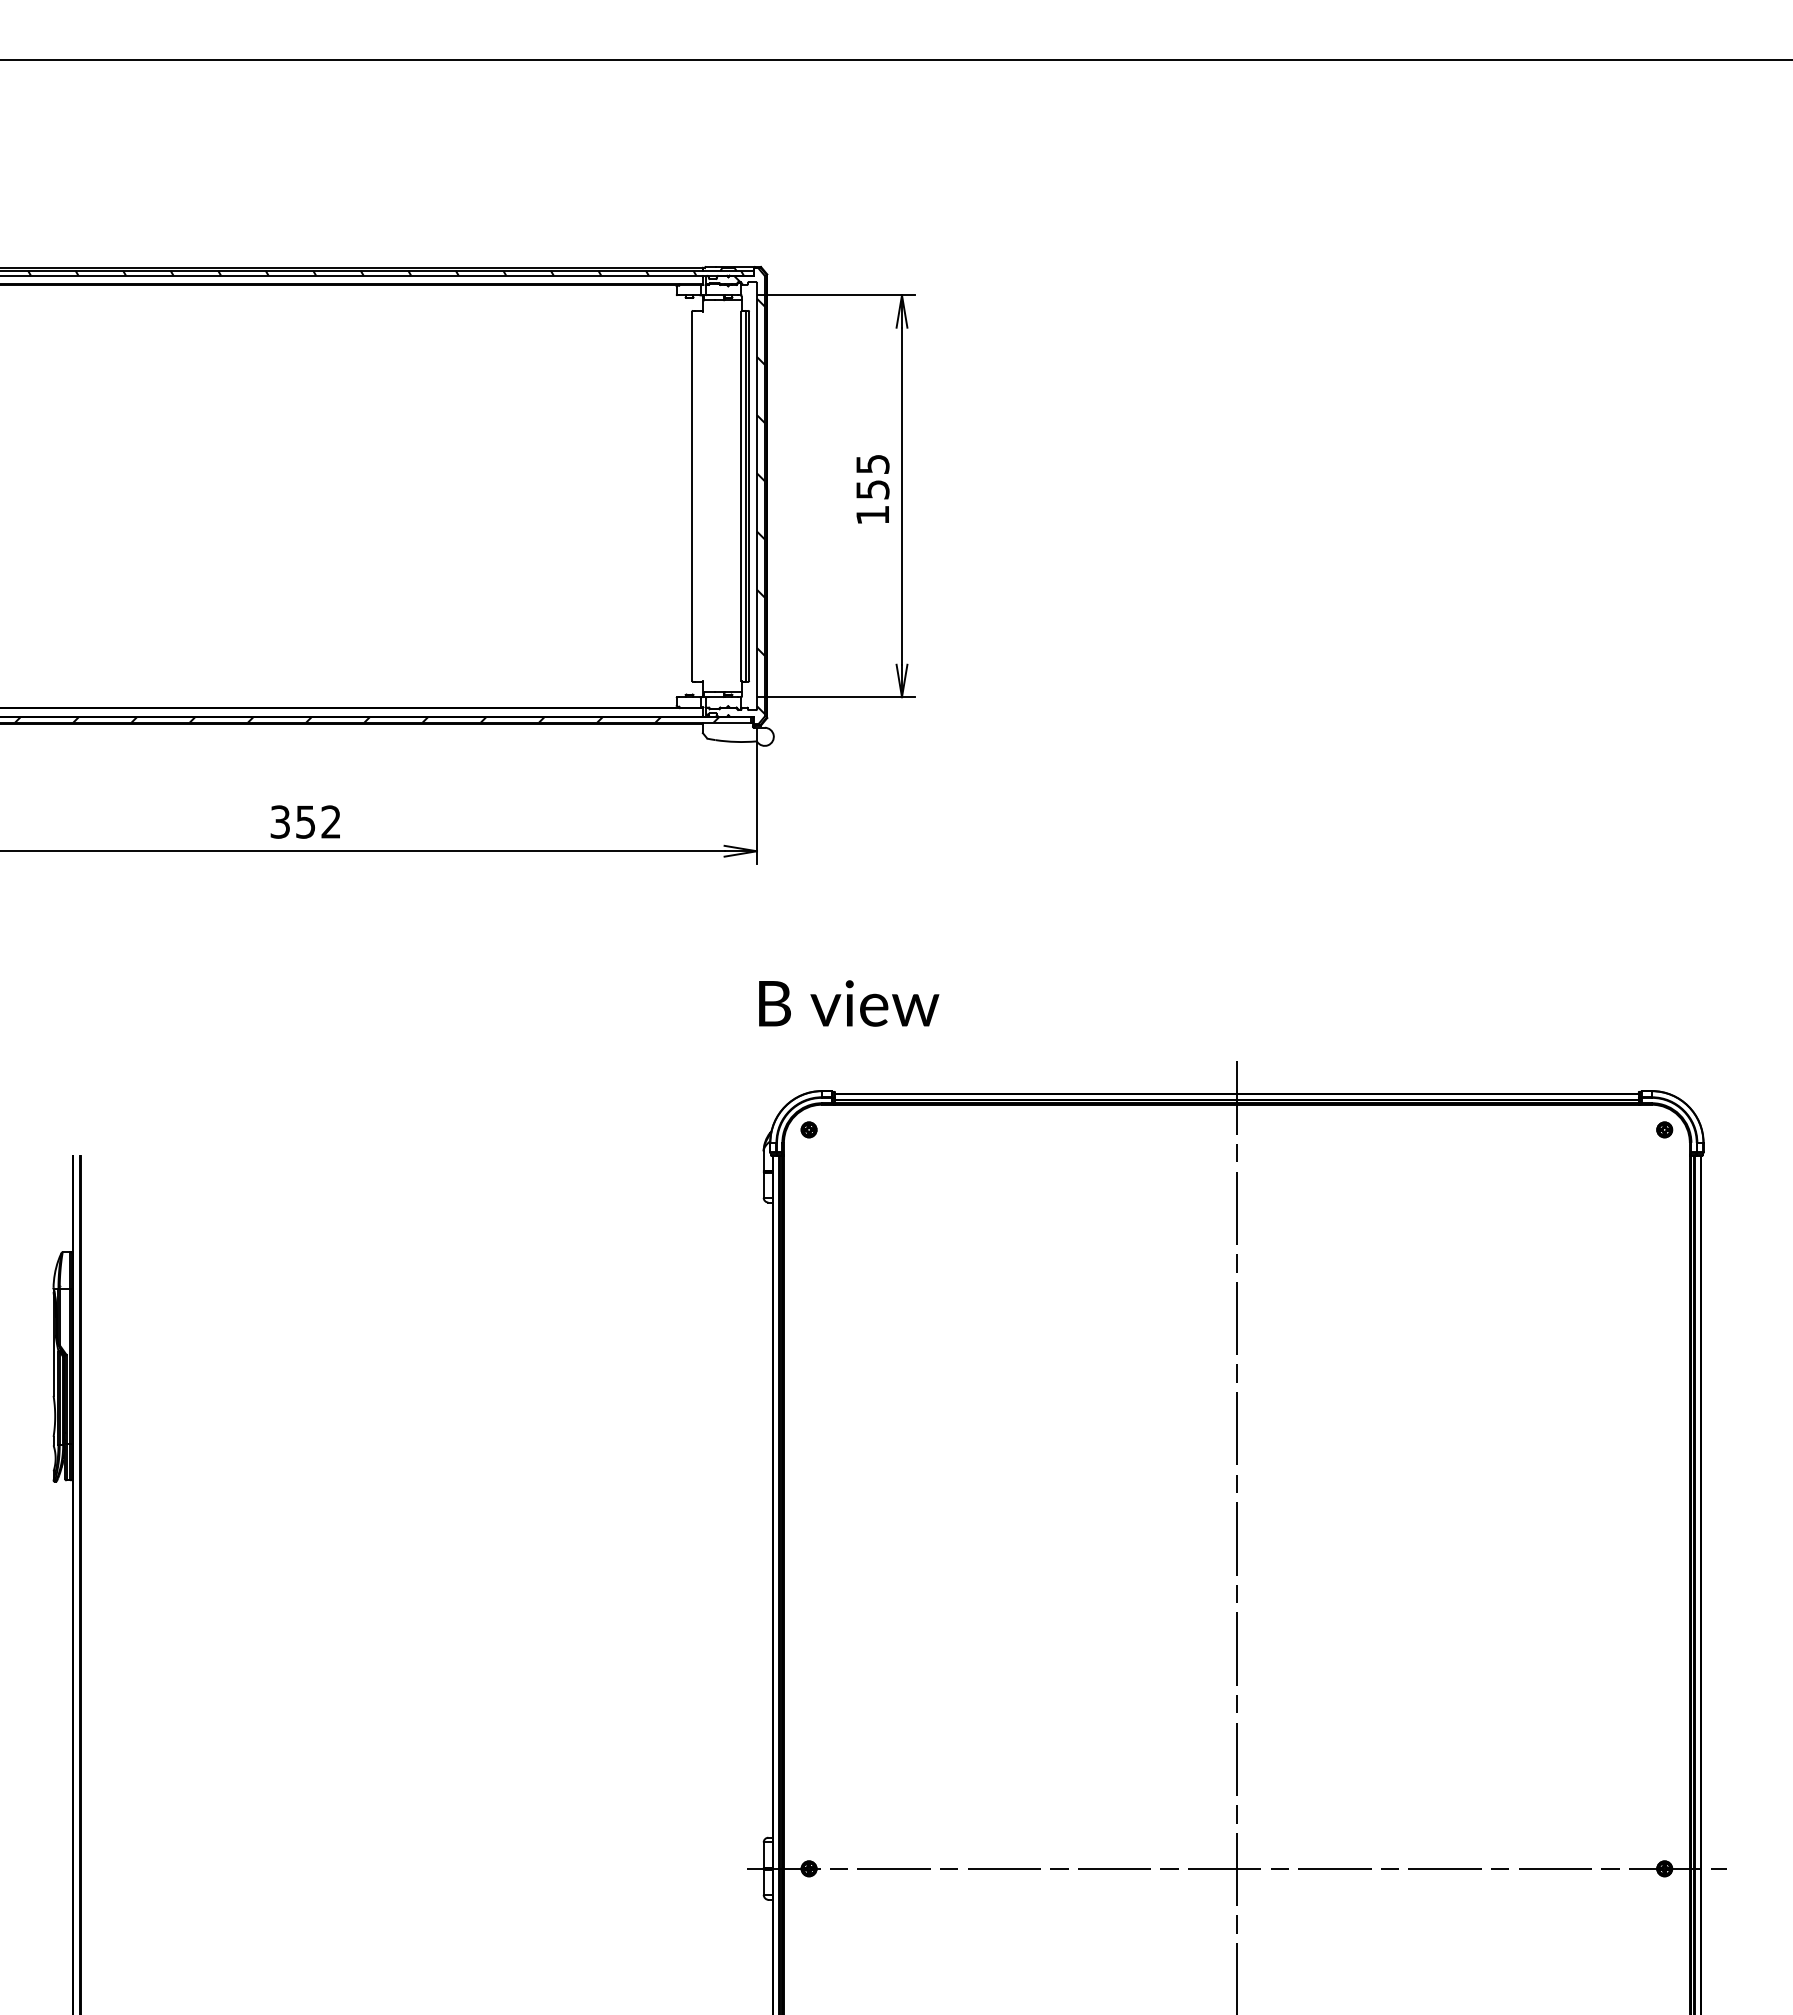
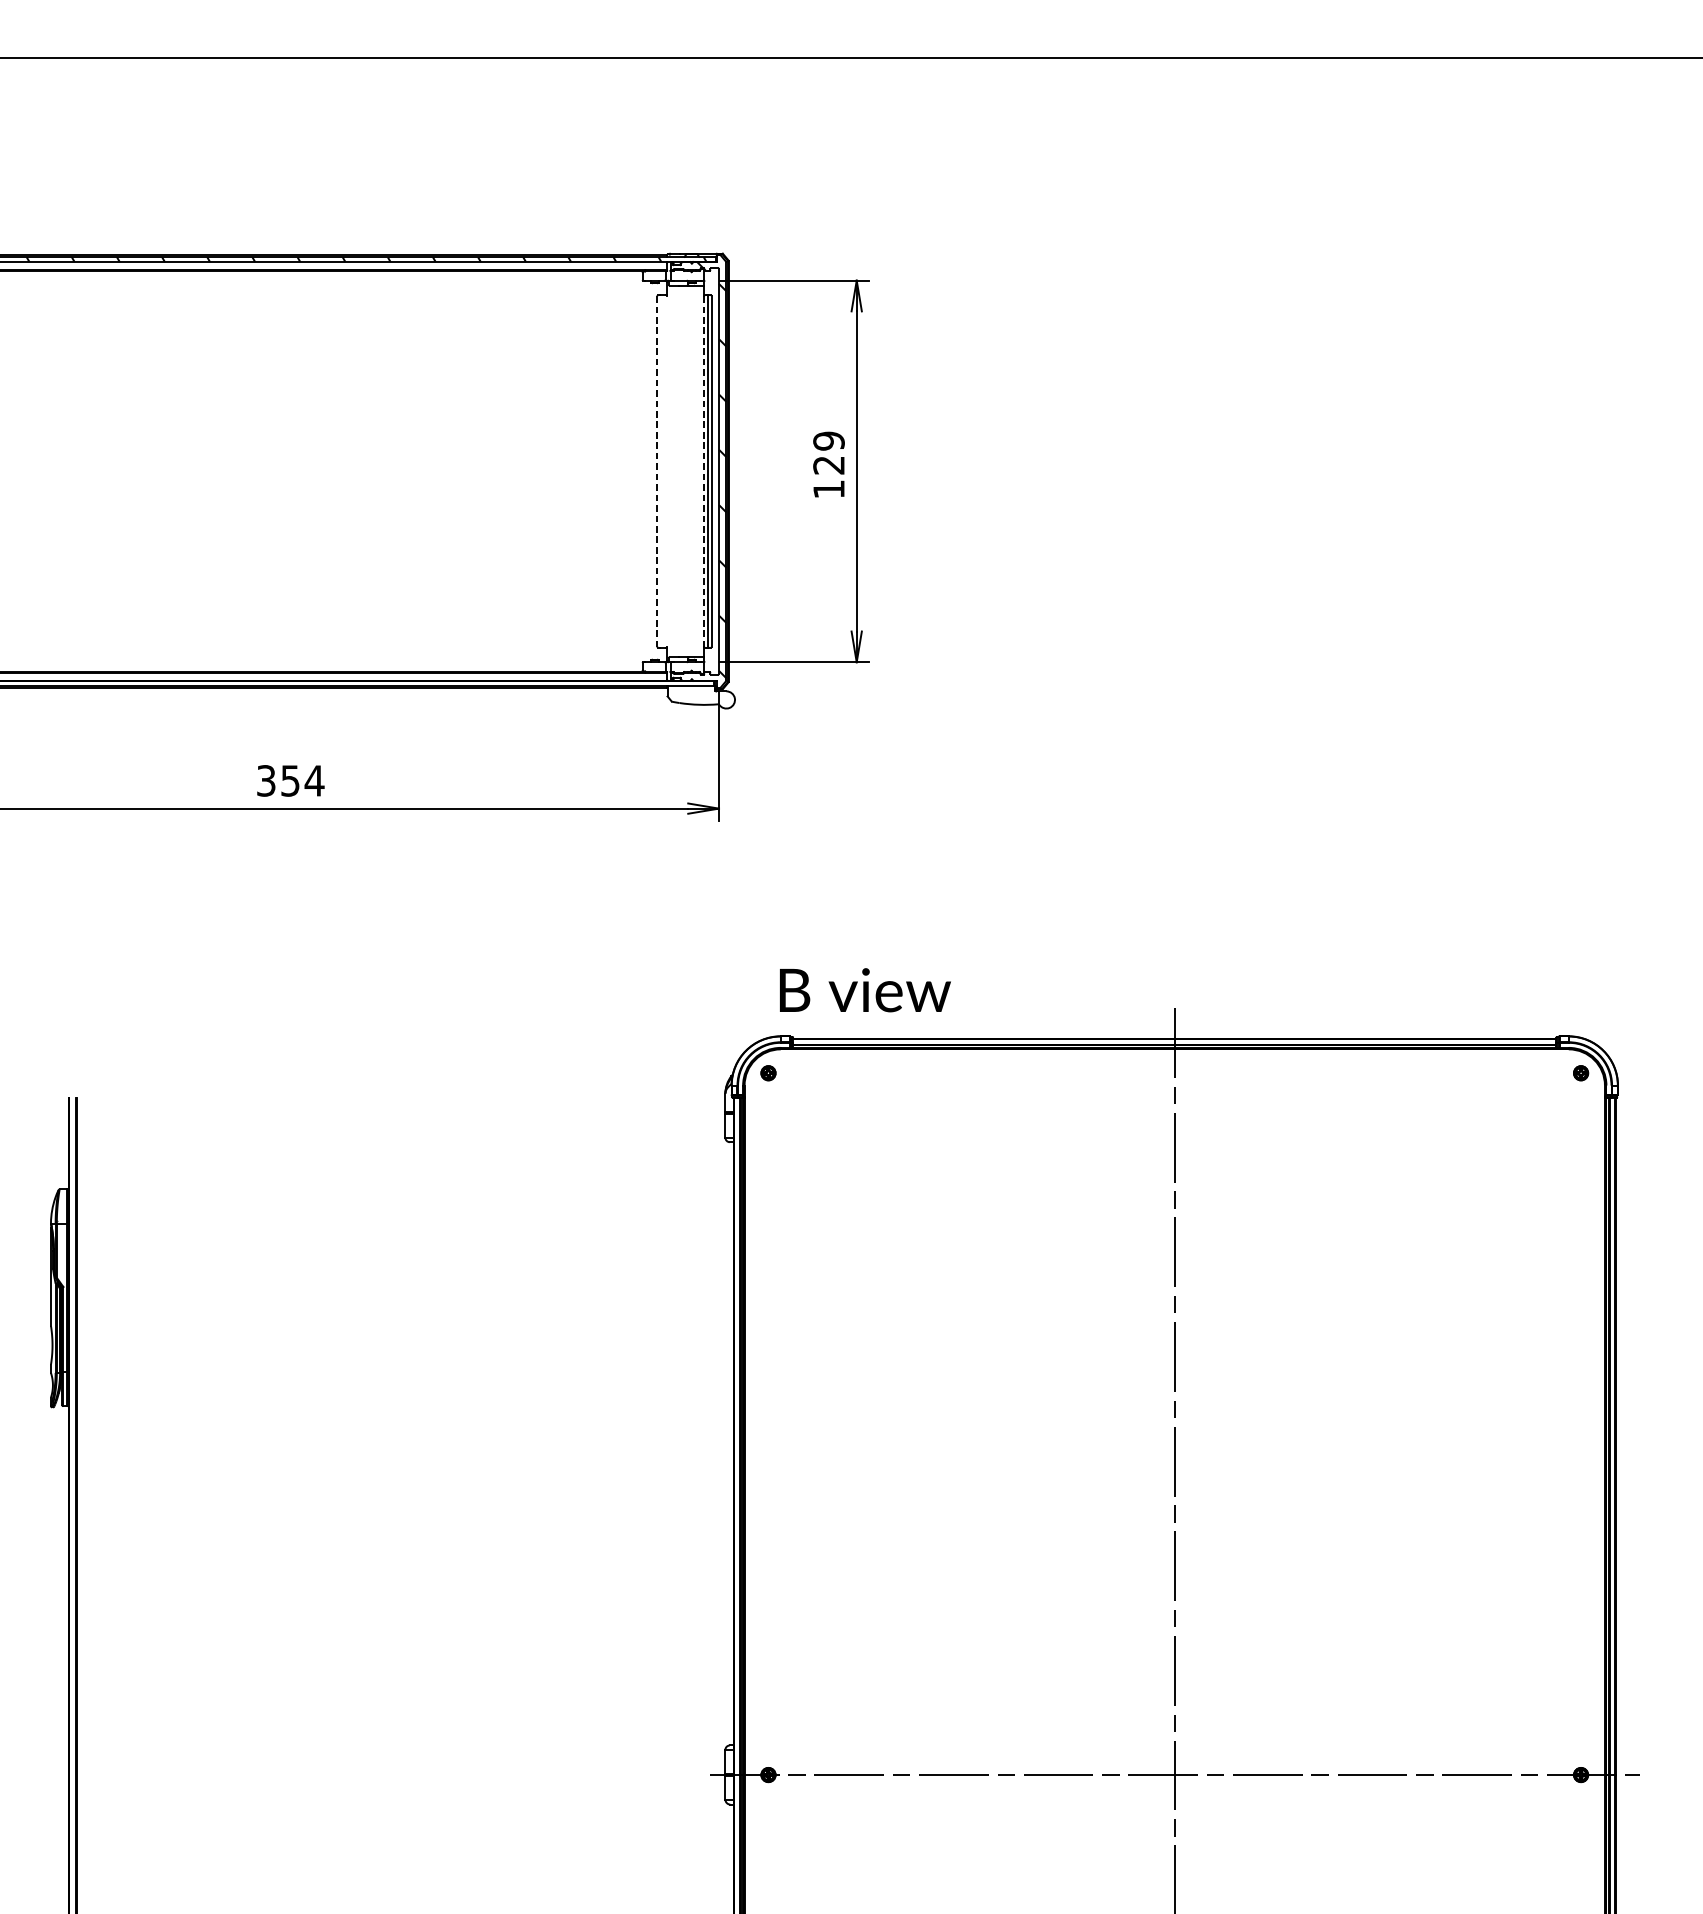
text: (872, 476) -> (828, 452), 155 -> 129
line: (692, 496) -> (657, 471), solid -> dashed
line: (741, 496) -> (704, 471), solid -> dashed
hatch: (366, 719) -> (348, 683), removed
text: (330, 821) -> (313, 780), 352 -> 354
text: (849, 1003) -> (865, 990), moved

